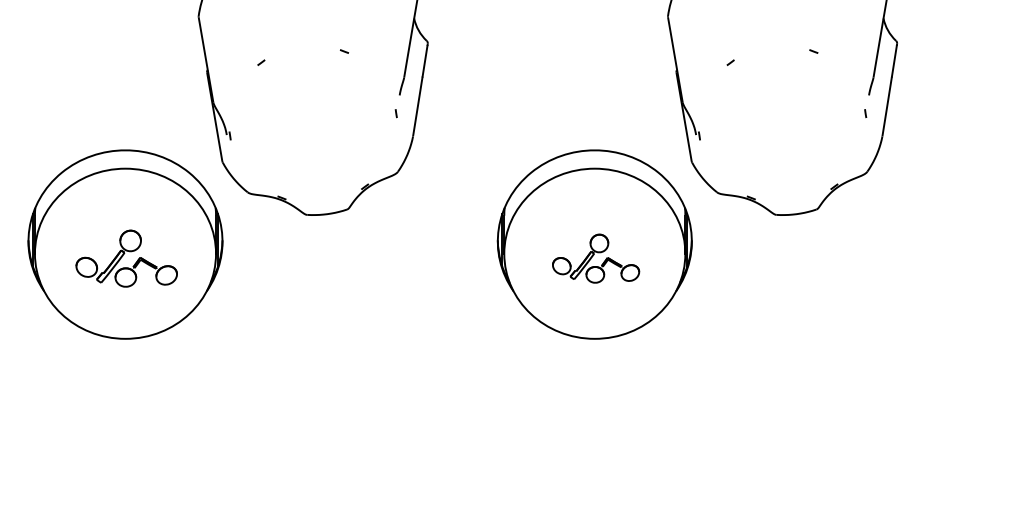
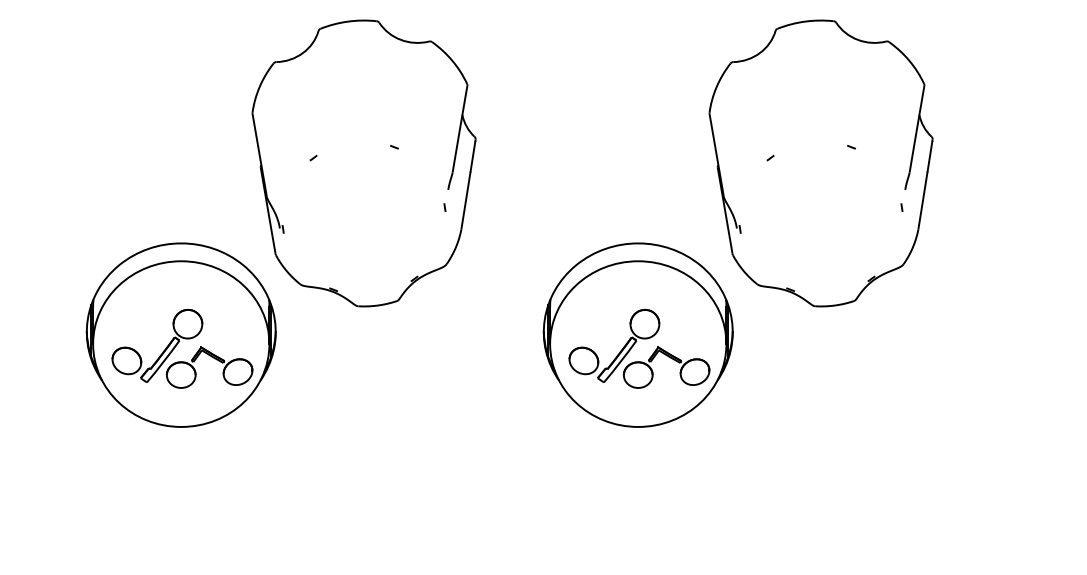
part: (126, 258) -> (182, 348), size x1.43
part: (596, 258) -> (639, 348), size x1.67

